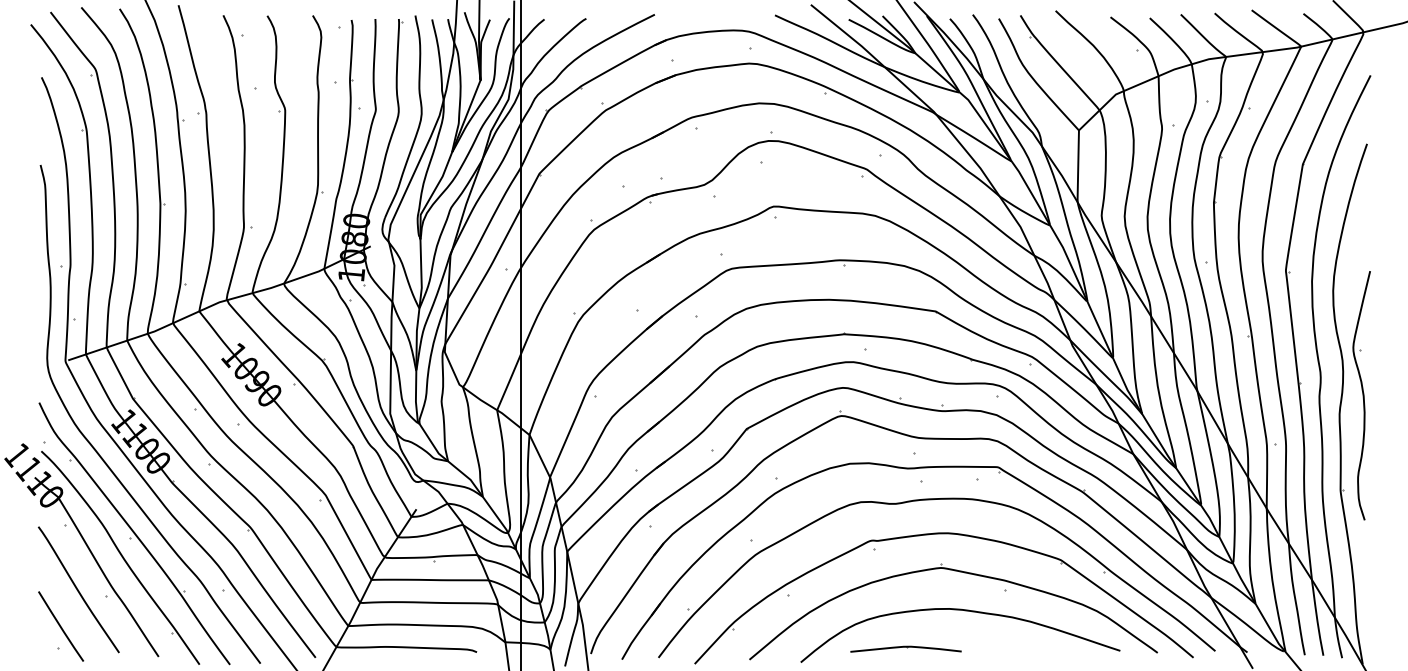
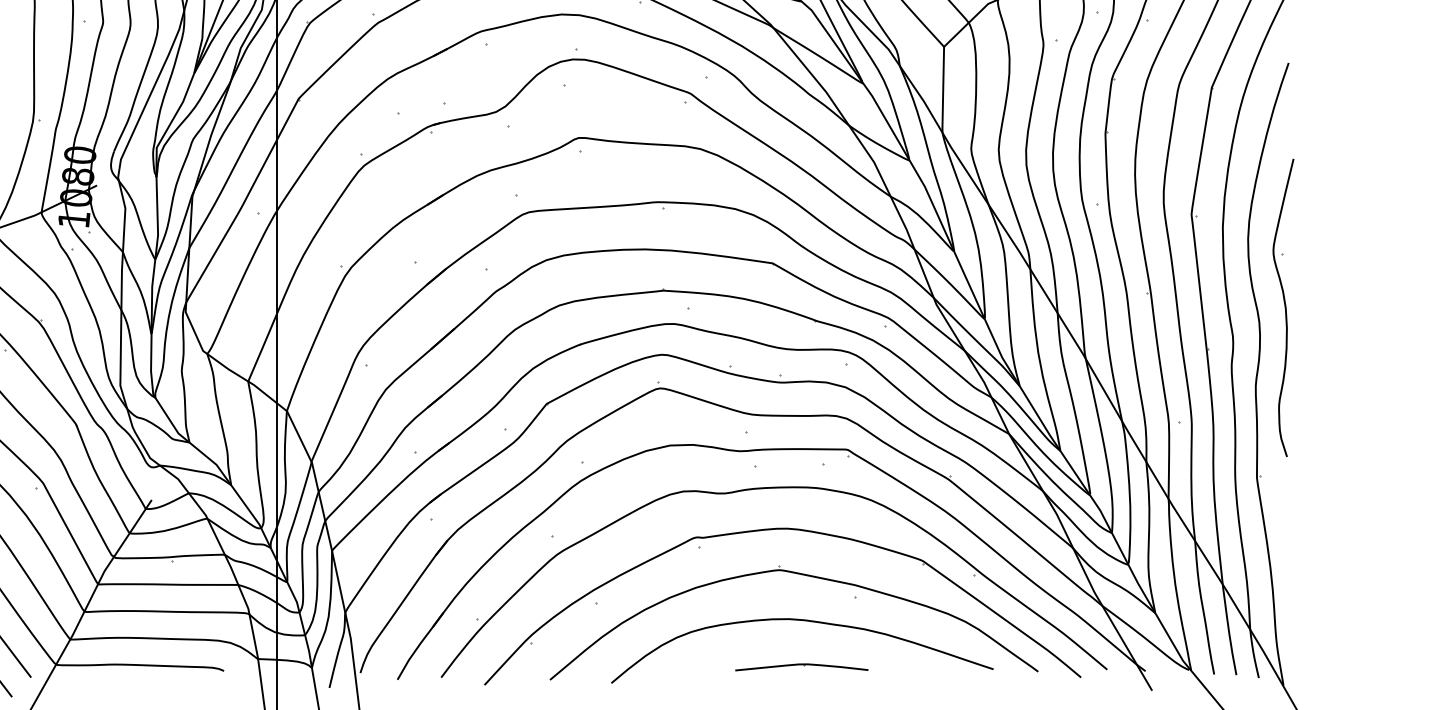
part: (1361, 395) -> (1283, 307), moved
part: (905, 648) -> (801, 666), moved

